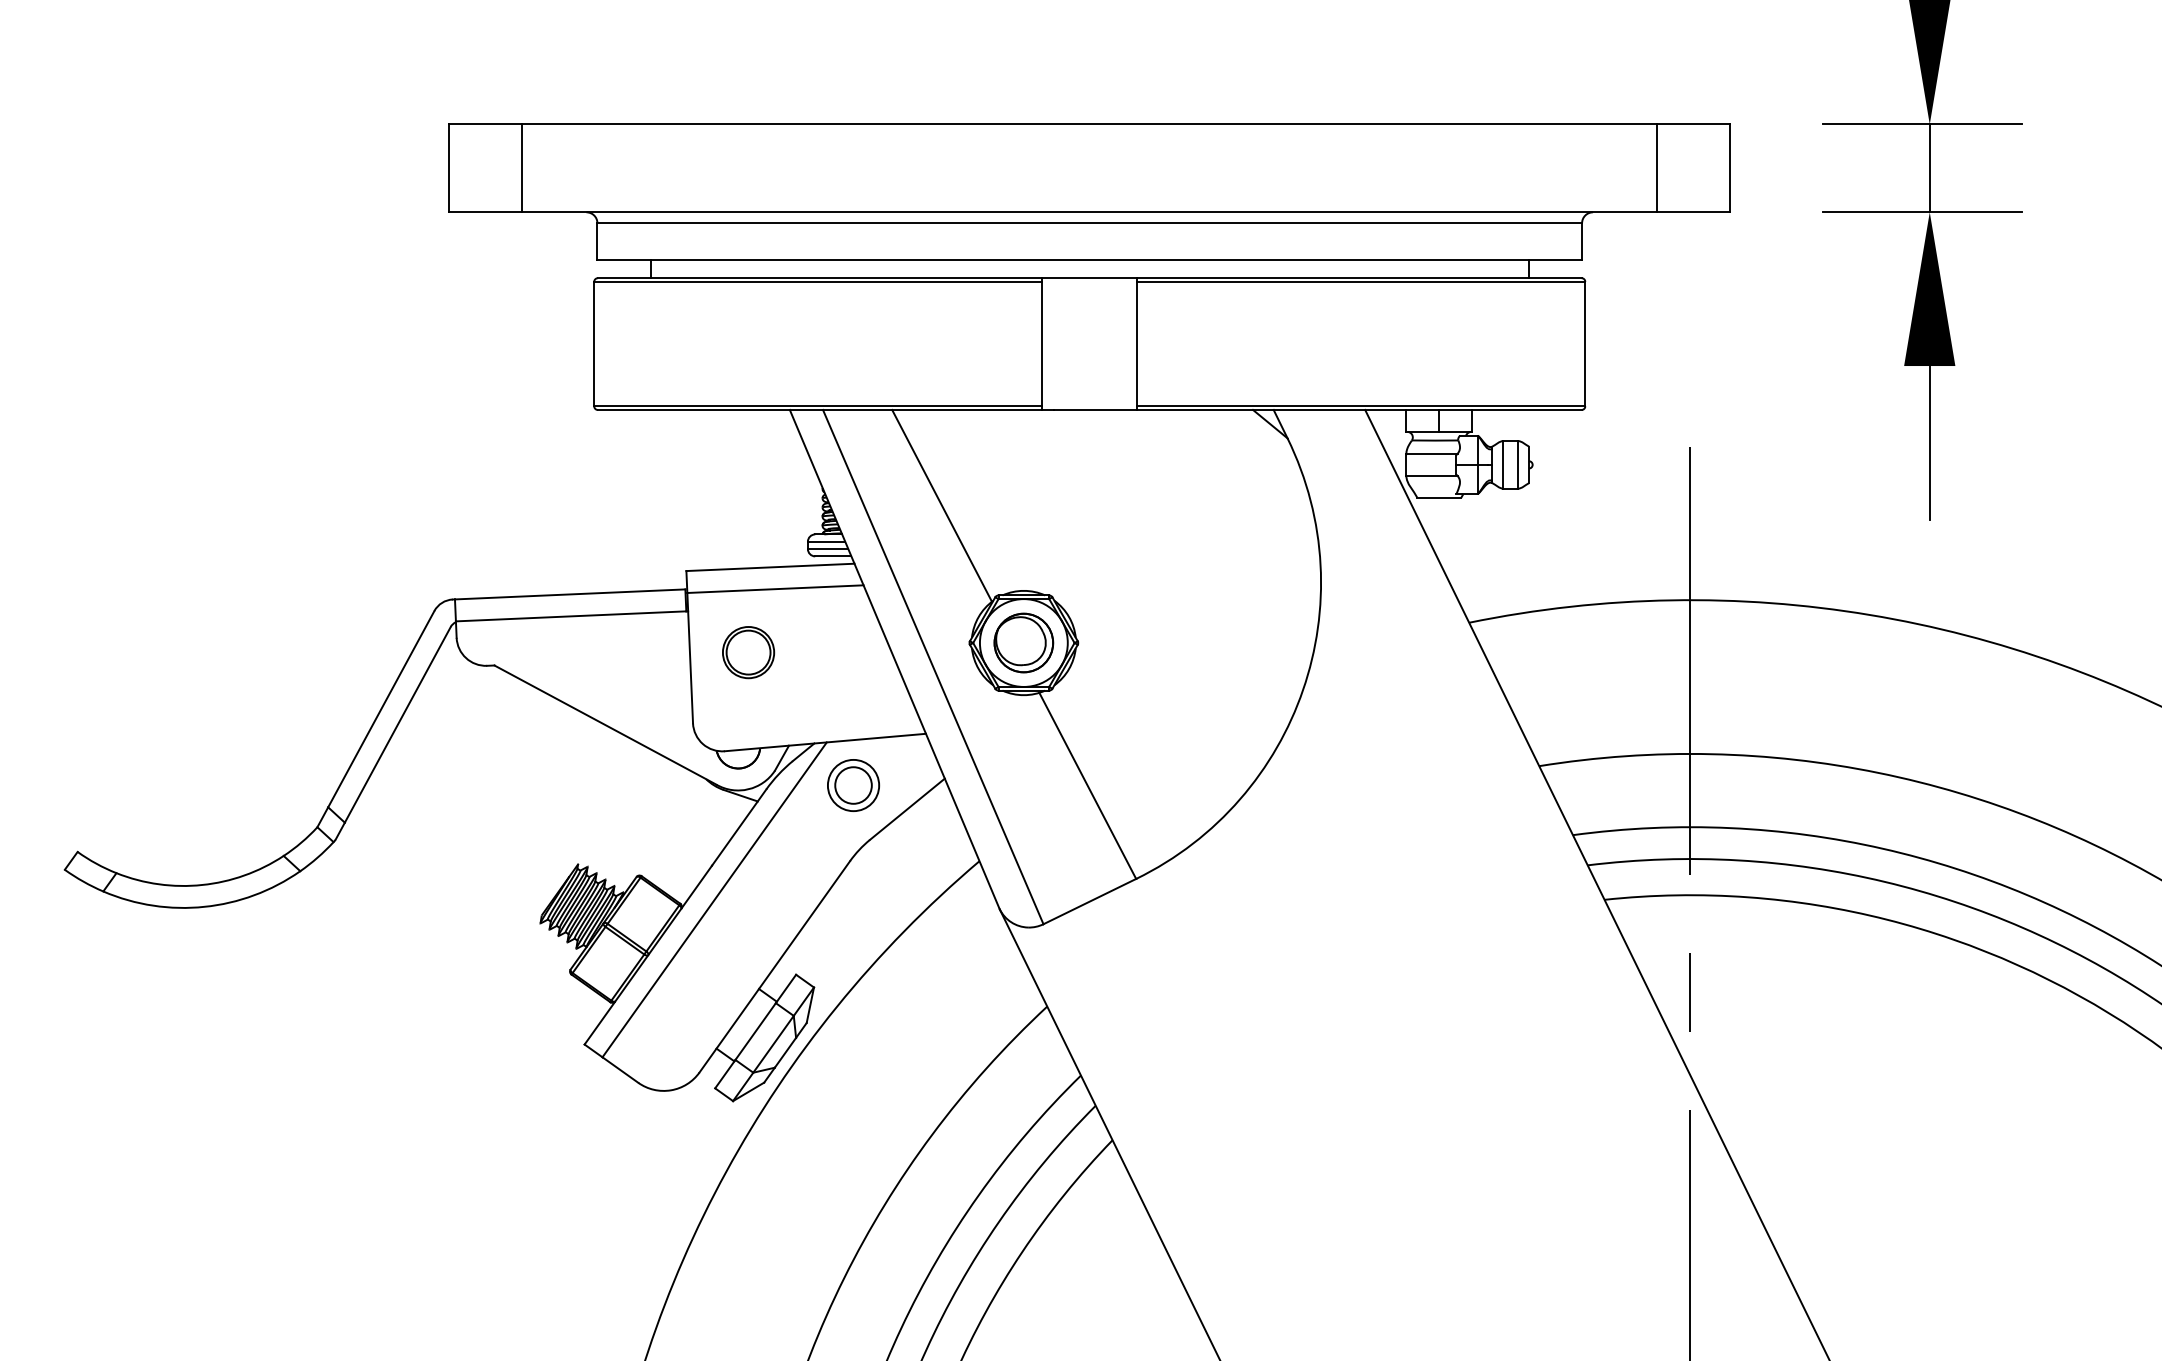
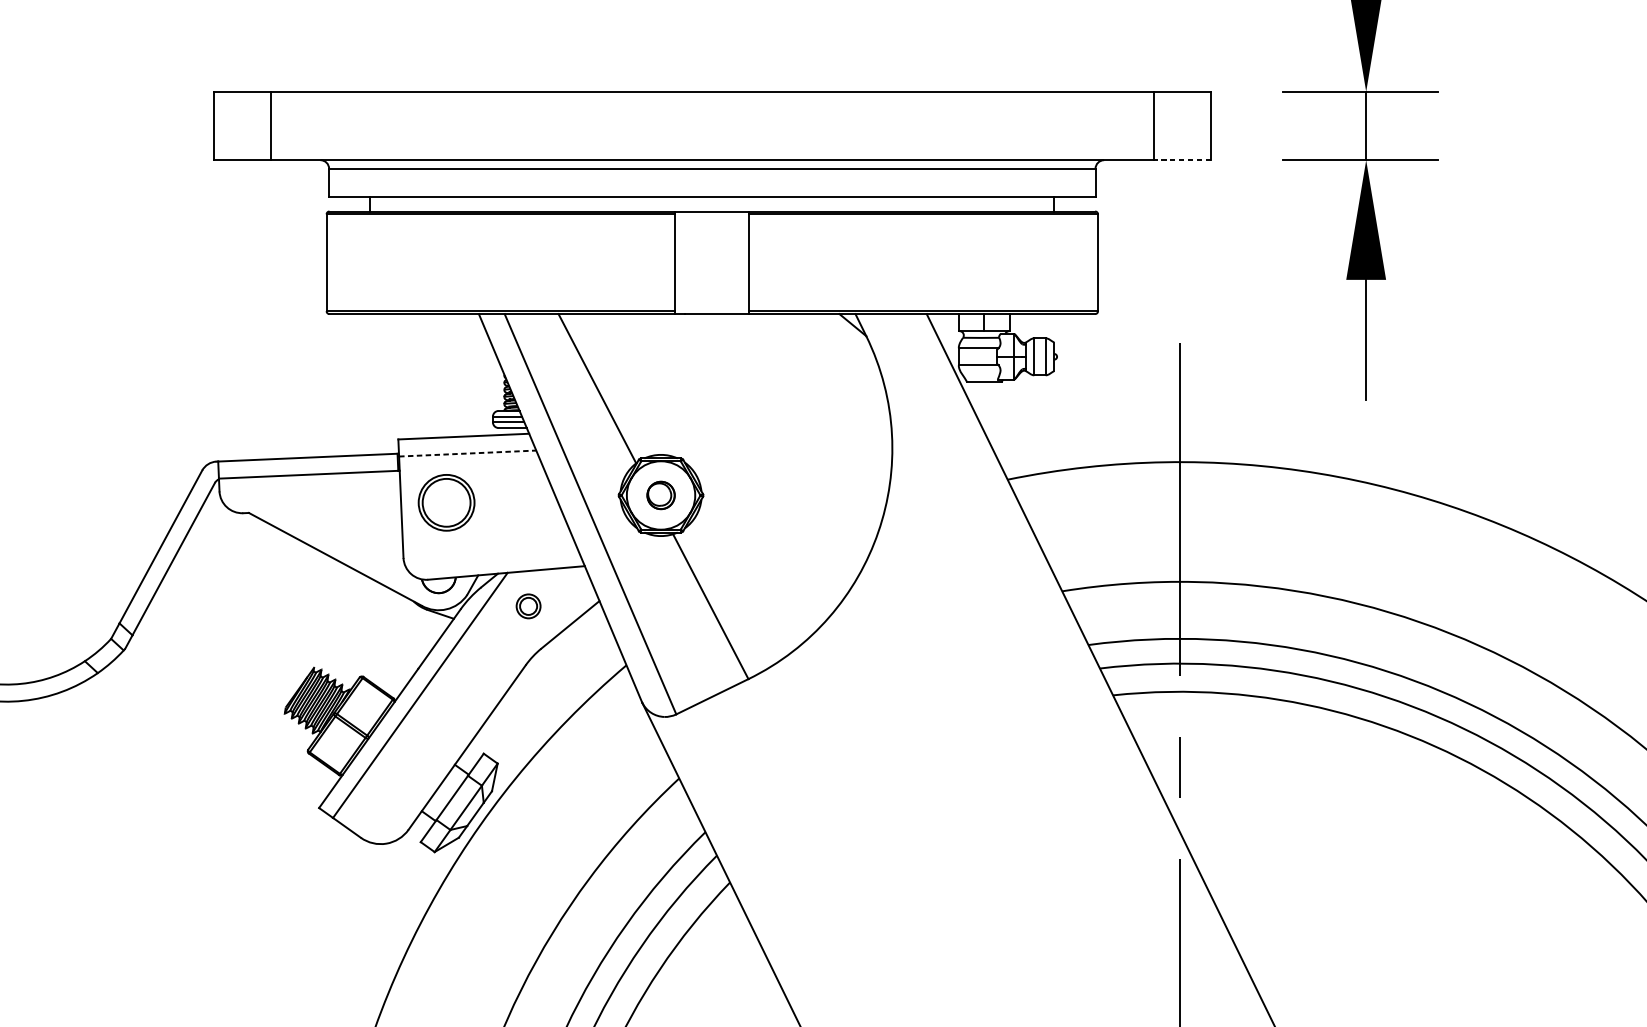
line: (1693, 212) -> (1182, 160), solid -> dashed
line: (775, 589) -> (467, 453), solid -> dashed
part: (1023, 642) -> (660, 495), size x0.6
part: (748, 652) -> (446, 502), size x1.4
part: (853, 785) -> (528, 606), size x0.6

